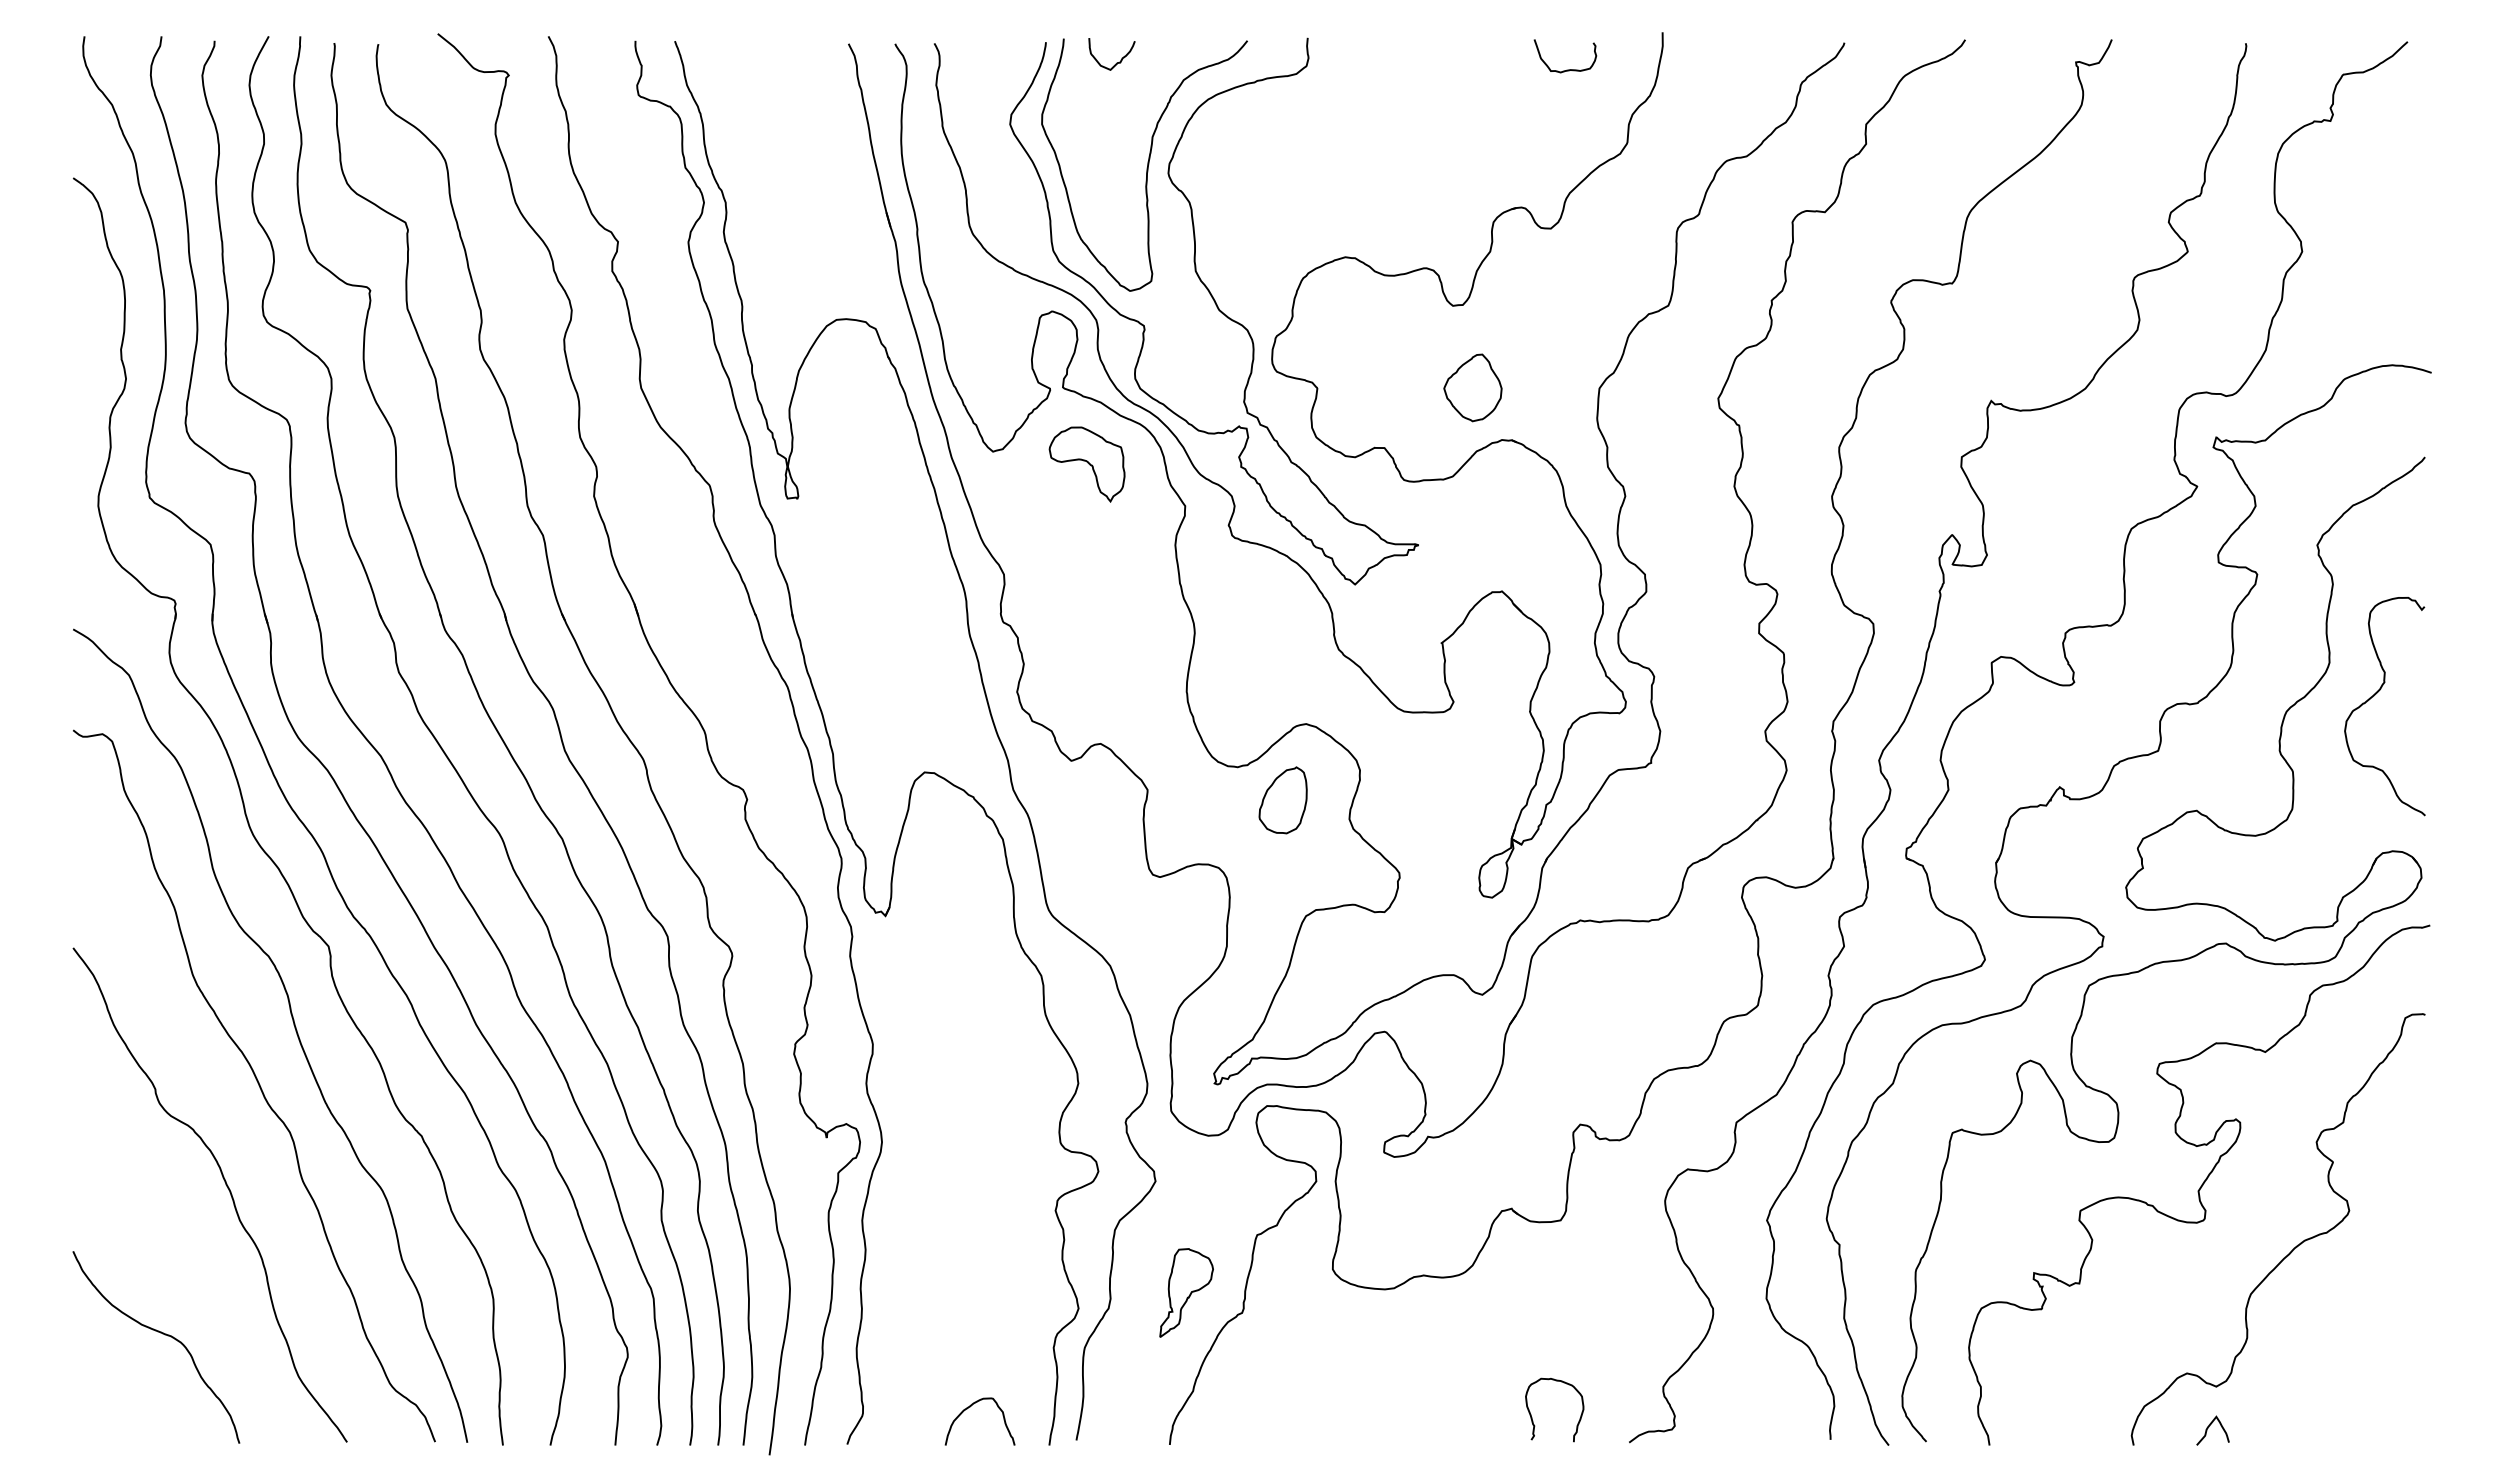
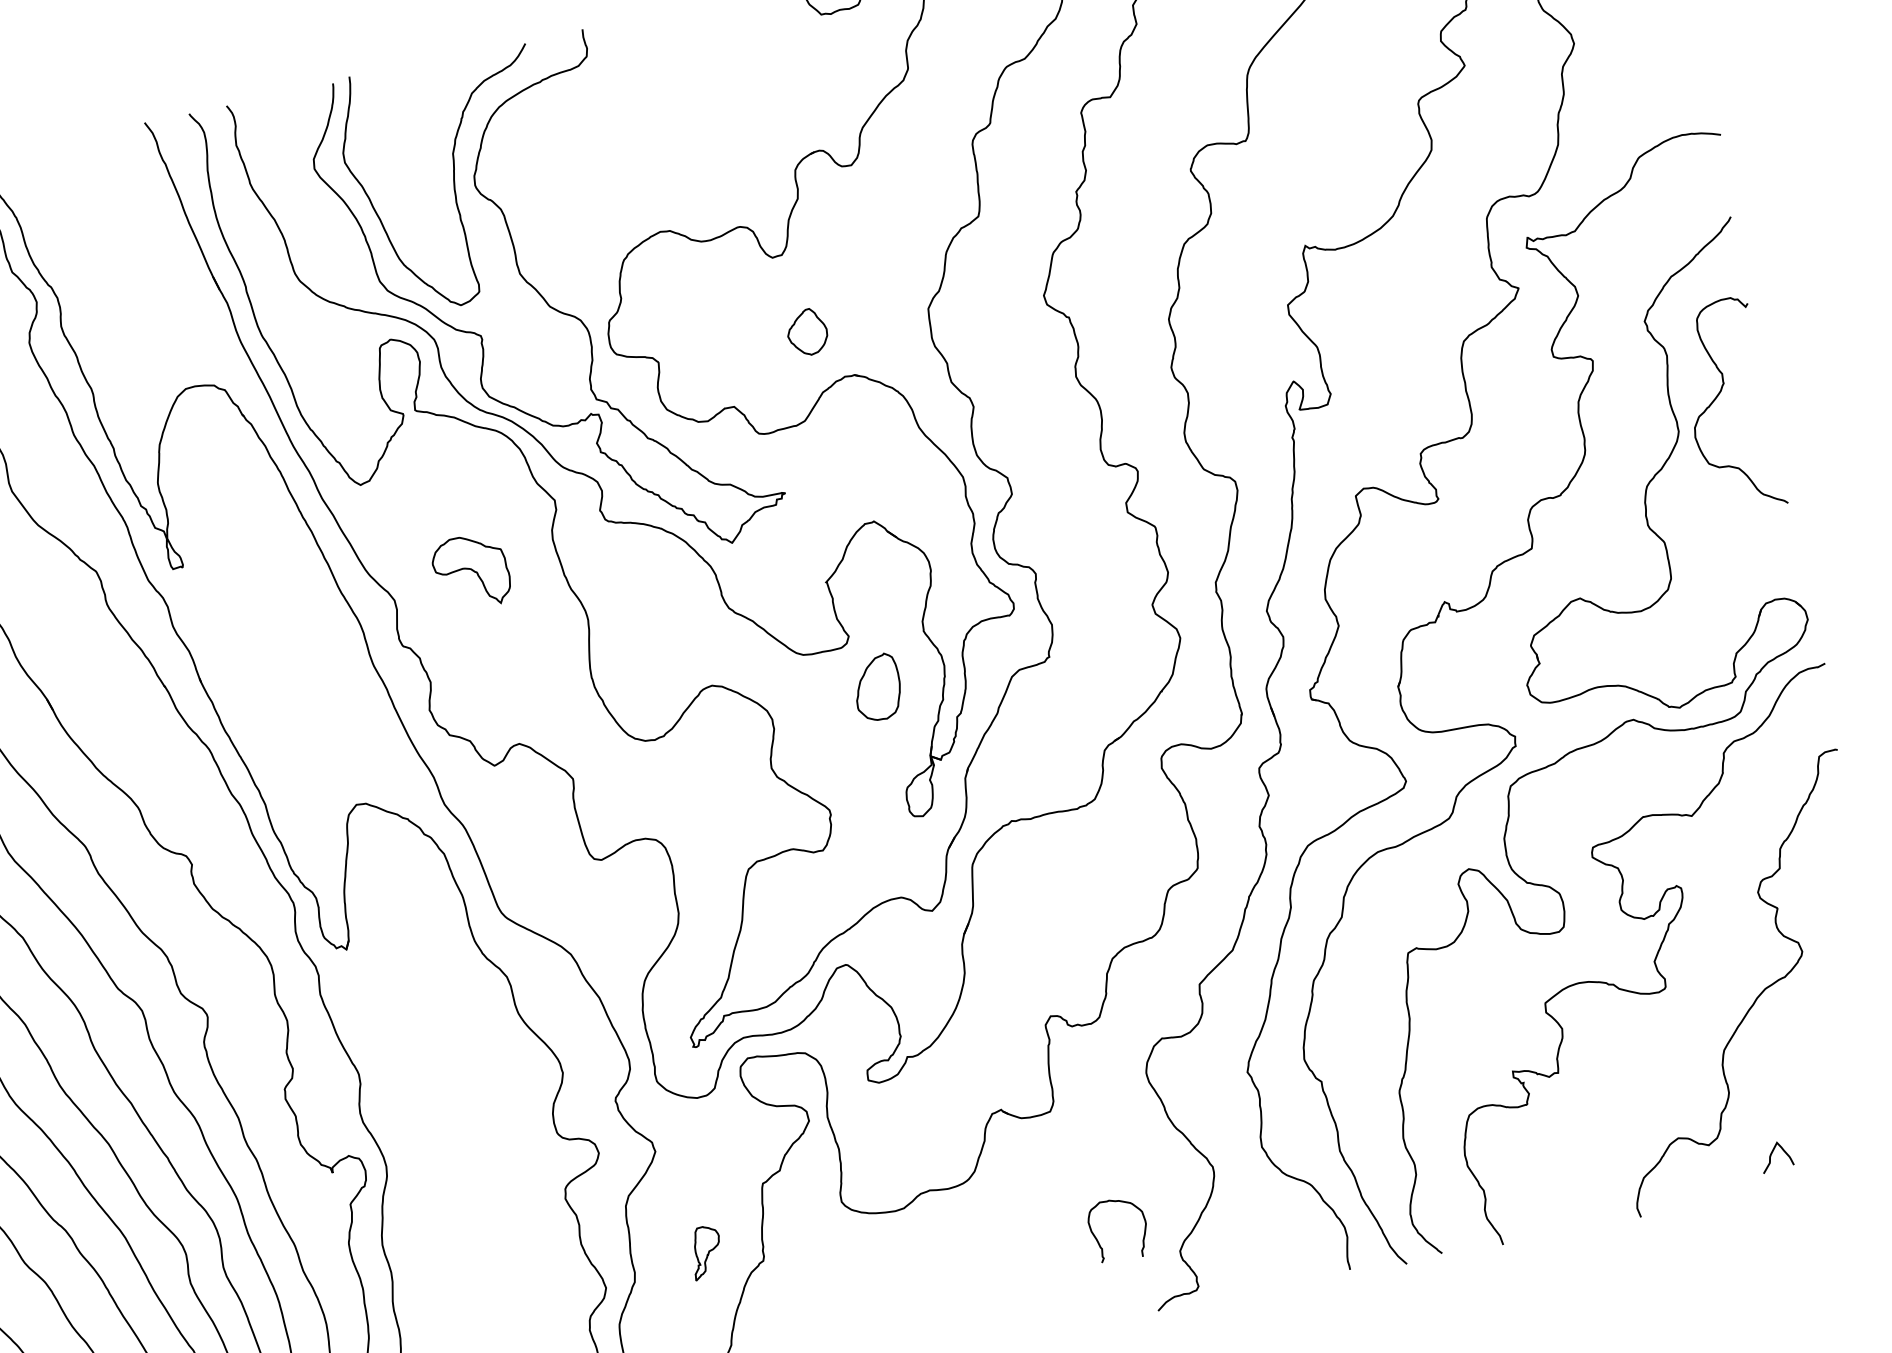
curve: (1116, 62) -> (404, 89), removed
part: (1472, 387) -> (806, 332), size x0.7
part: (1086, 464) -> (470, 572), moved
curve: (2374, 696) -> (1716, 398), moved
part: (1282, 800) -> (876, 687), moved
part: (1186, 1292) -> (706, 1252), size x0.6
curve: (1532, 1417) -> (1098, 1241), moved
curve: (2209, 1427) -> (1772, 1154), moved

